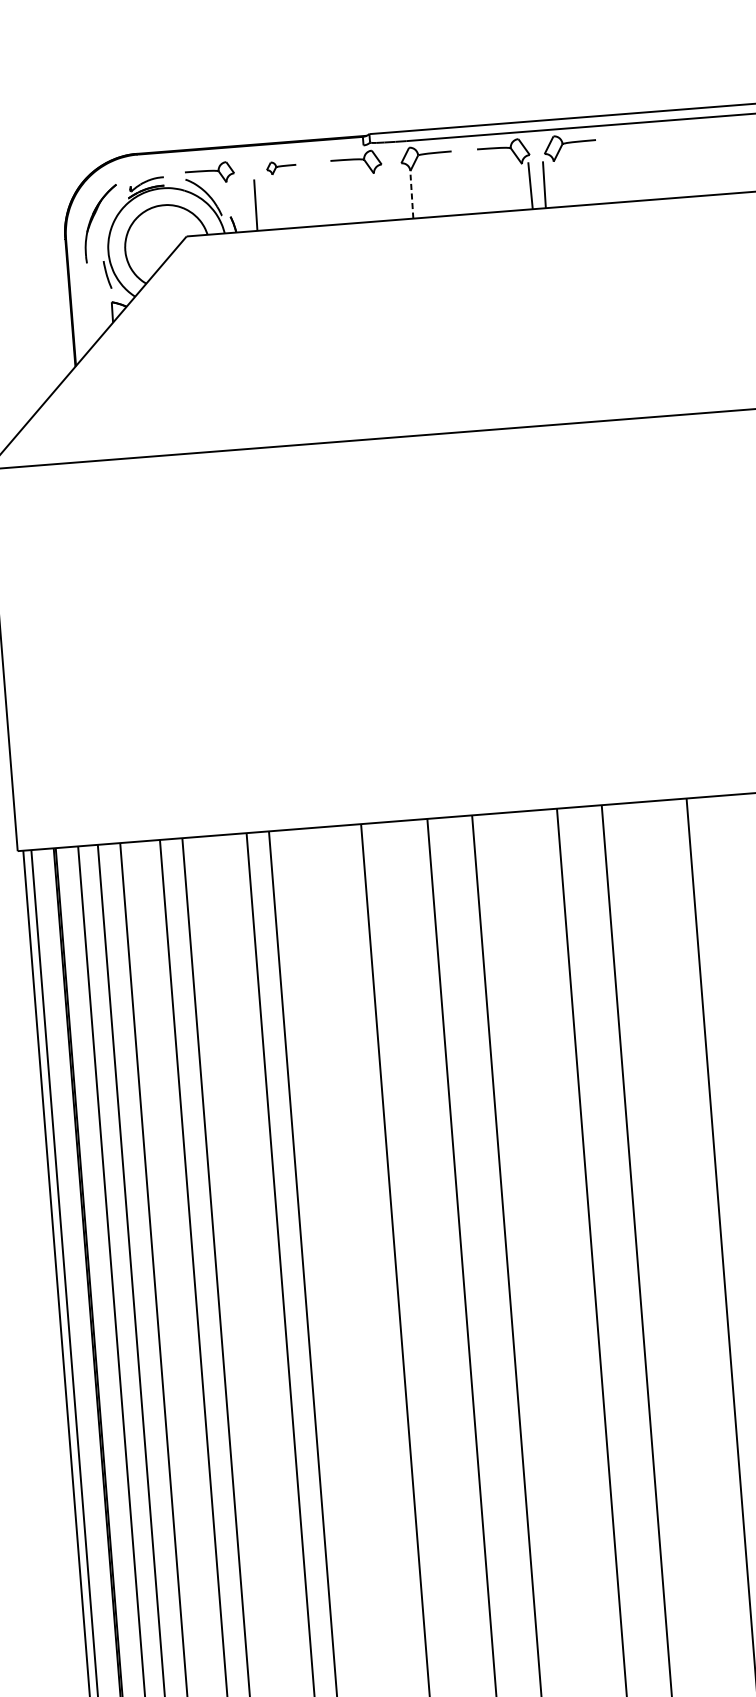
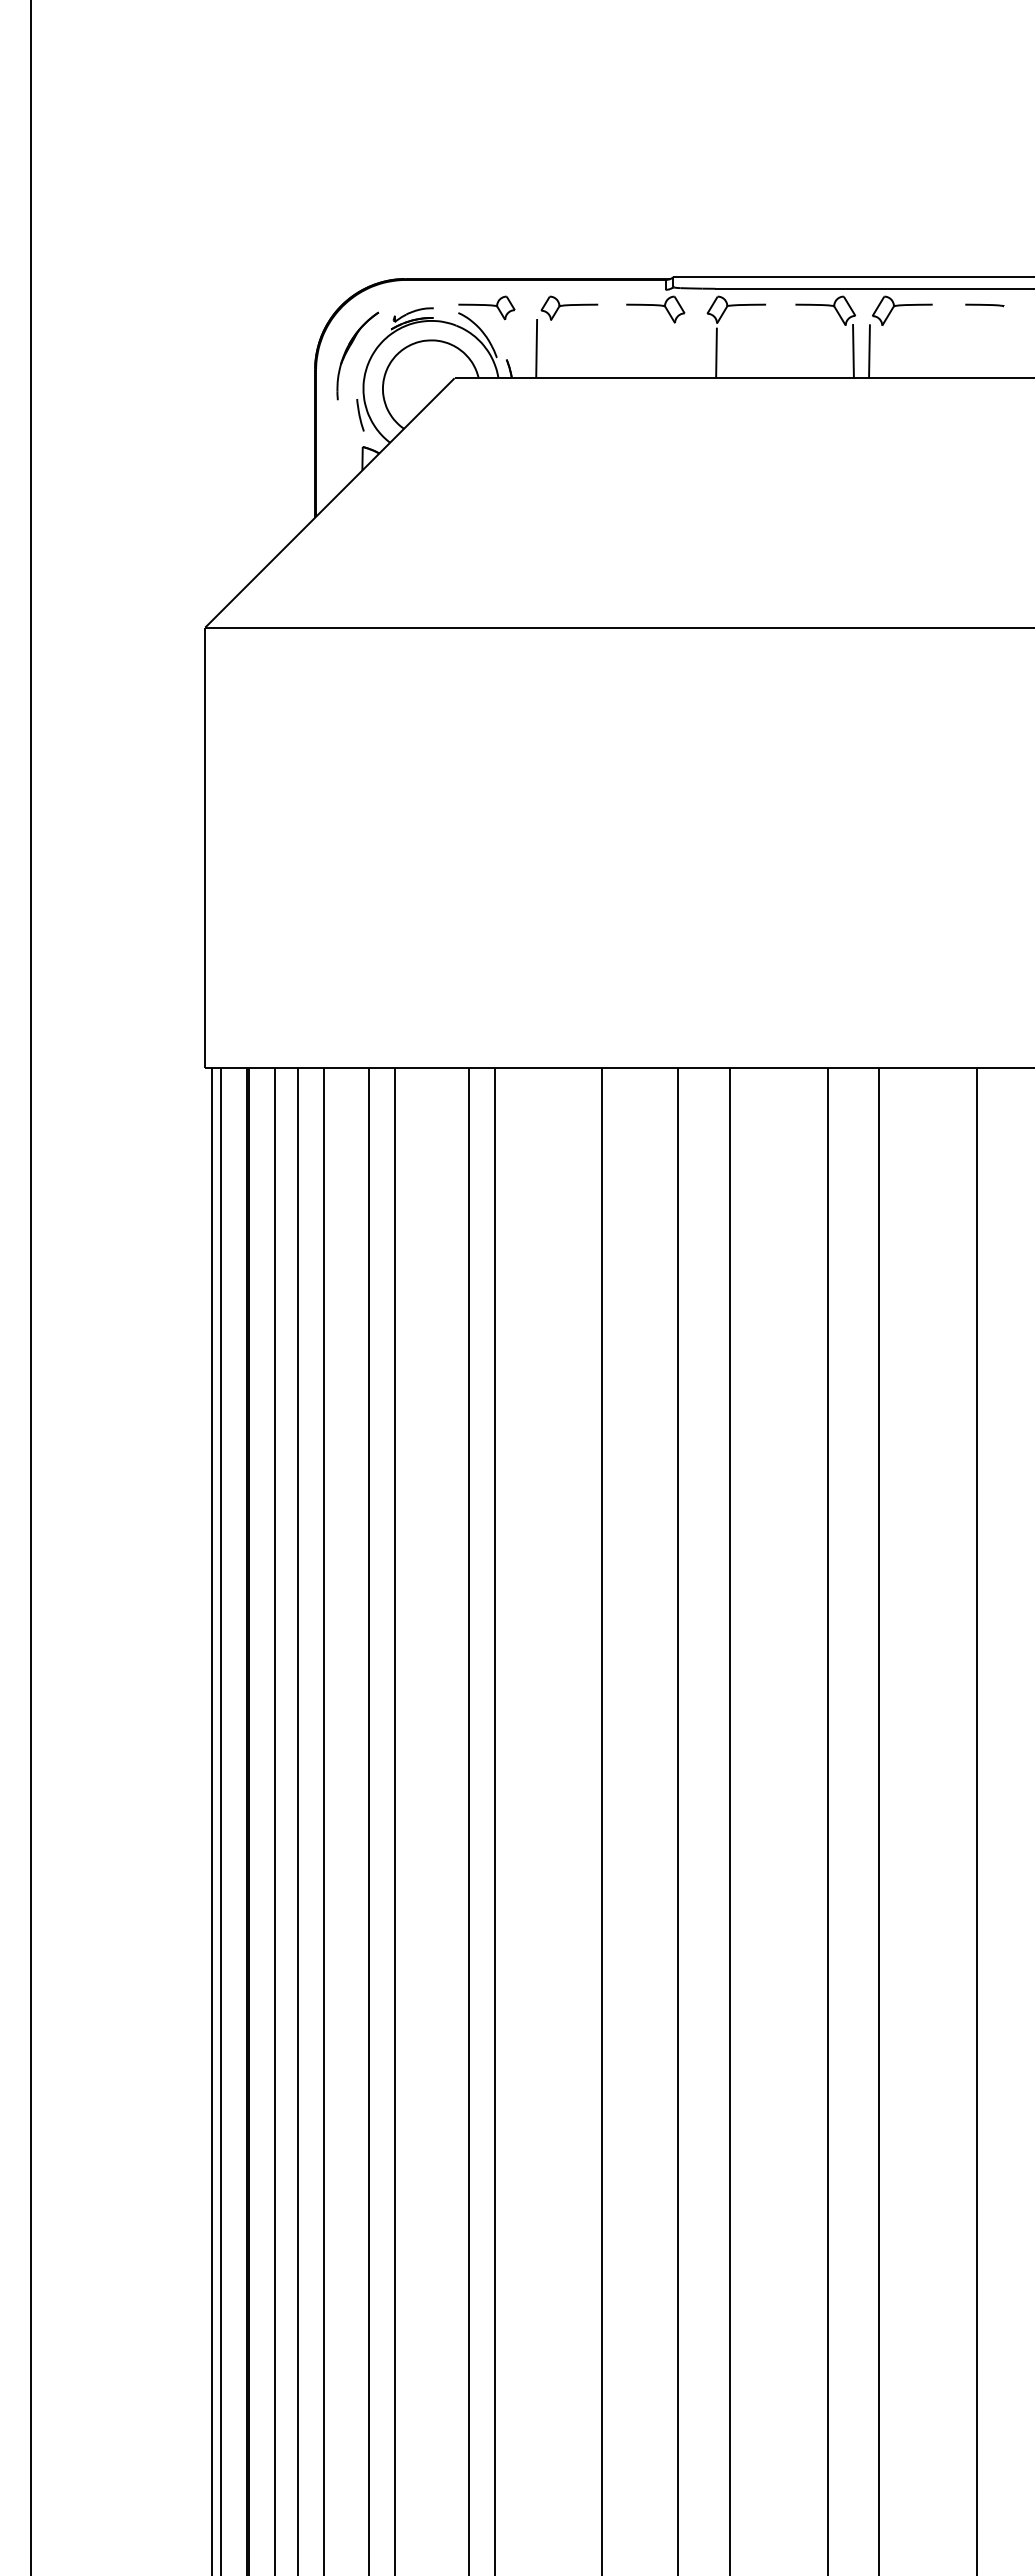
line: (640, 137) -> (984, 305), added
part: (281, 167) -> (569, 307), size x1.67
line: (411, 196) -> (716, 352), dashed -> solid

